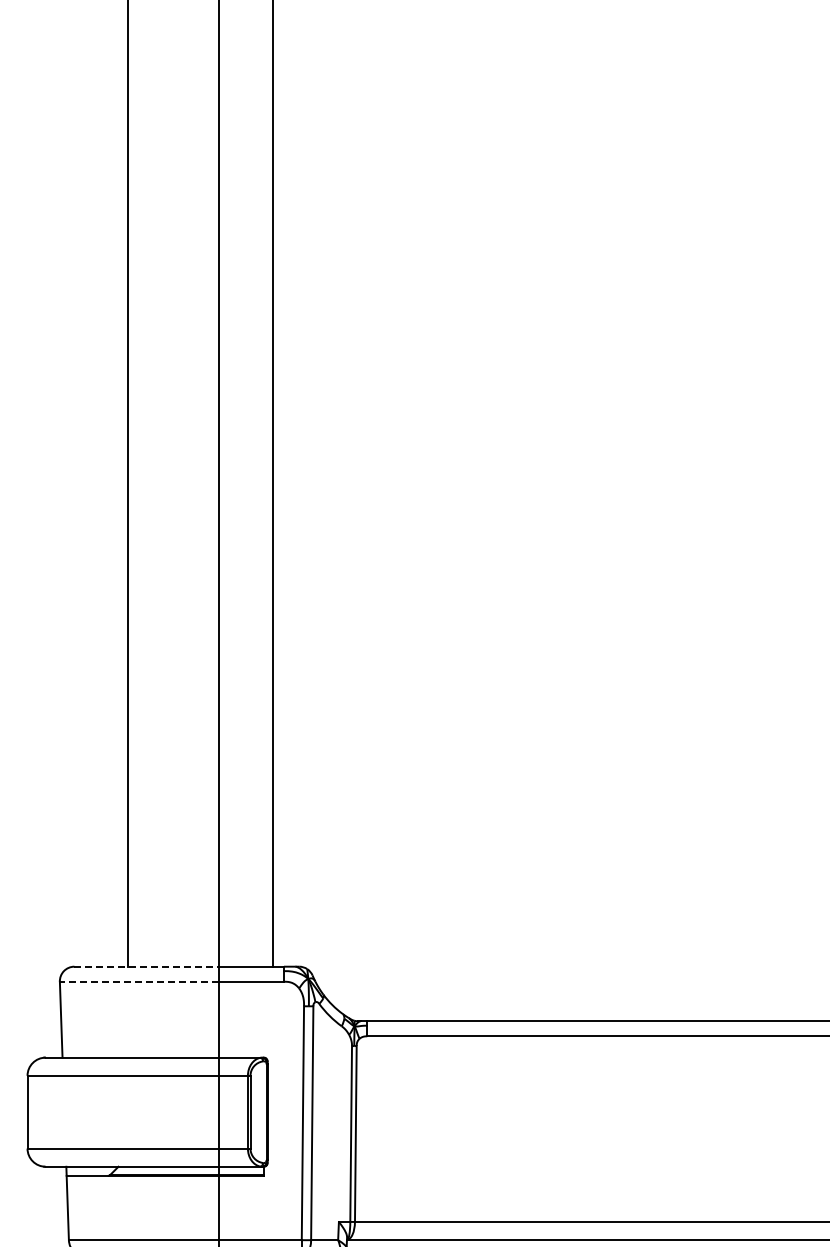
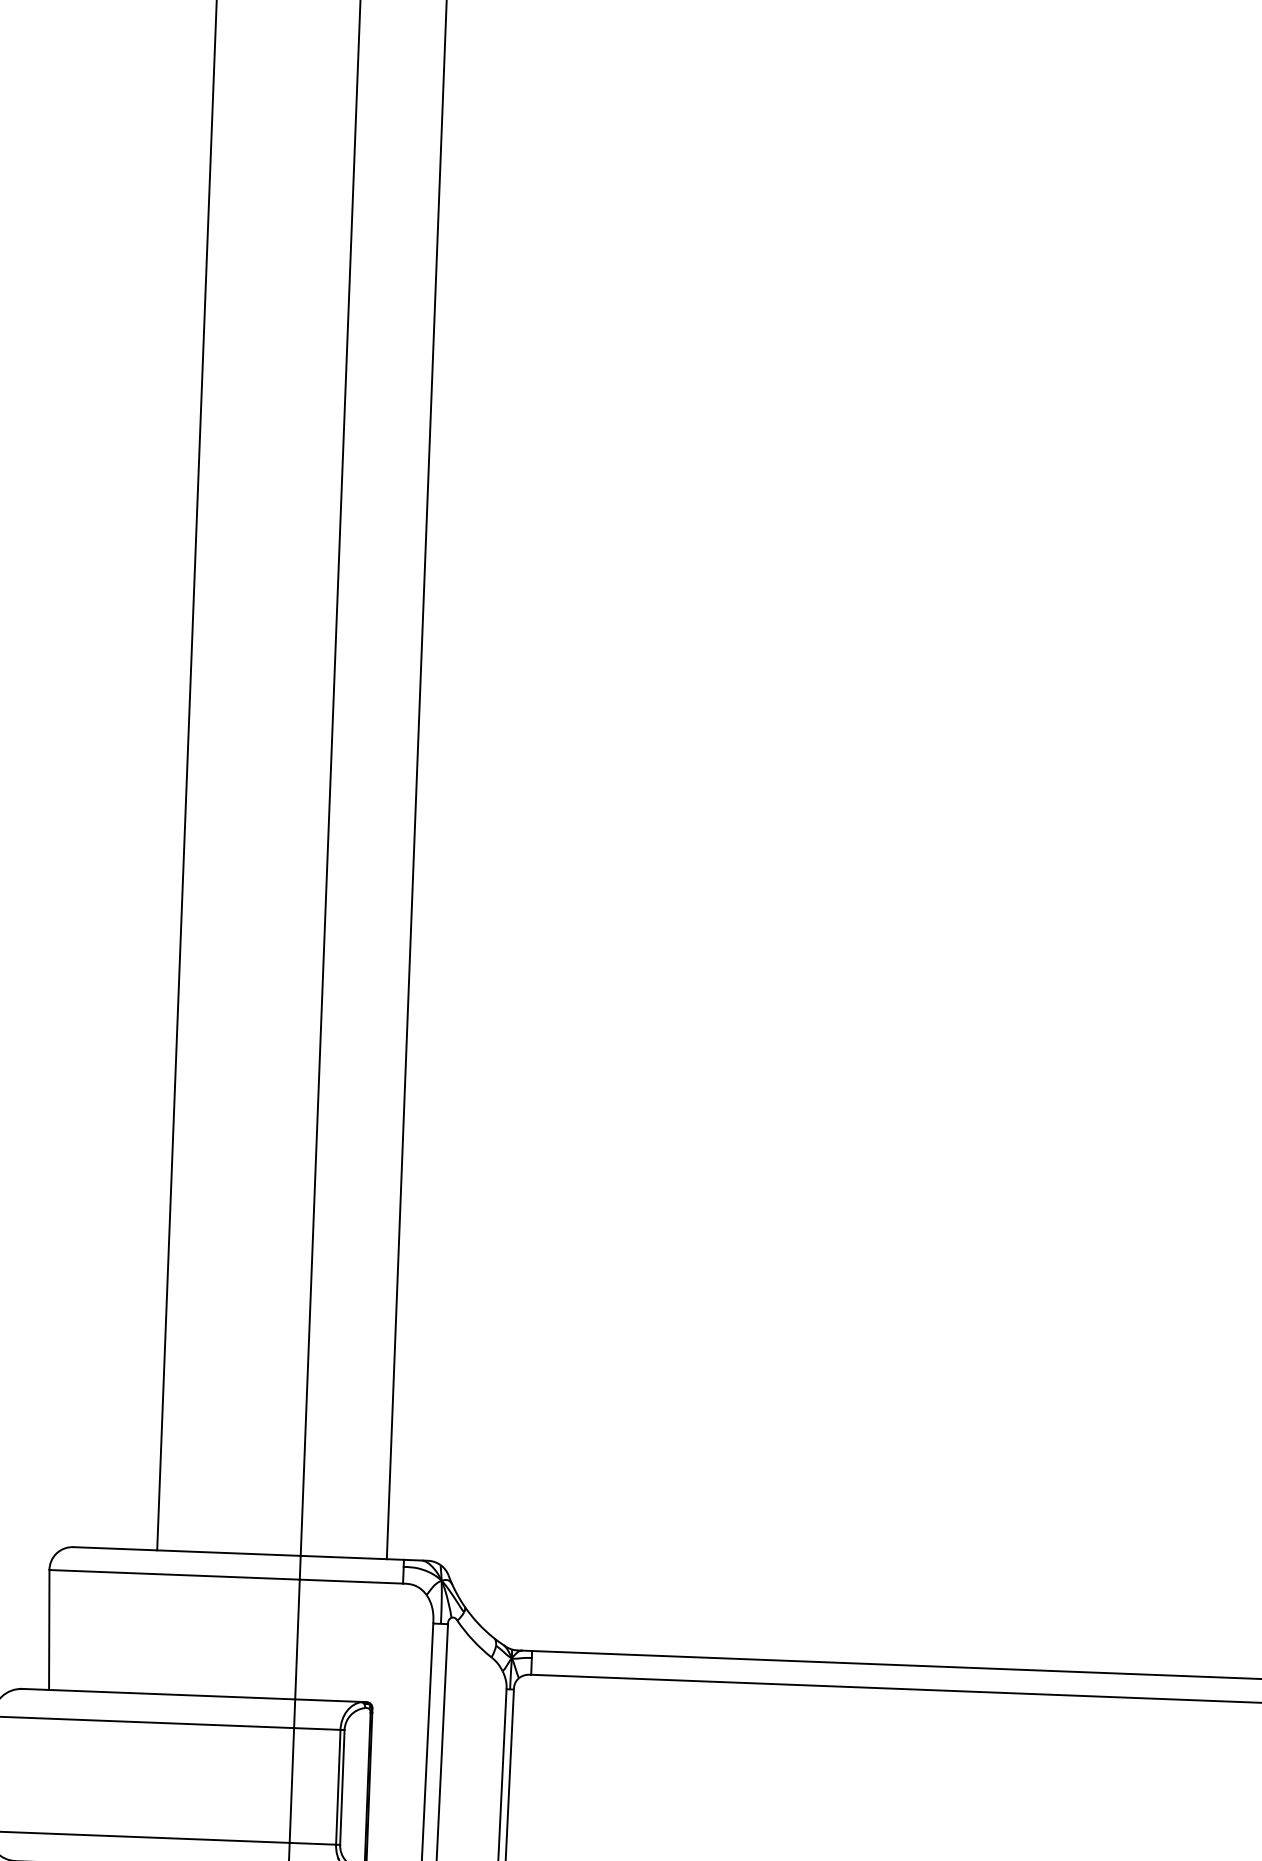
line: (146, 966) -> (187, 1551), dashed -> solid
line: (138, 981) -> (173, 1574), dashed -> solid

